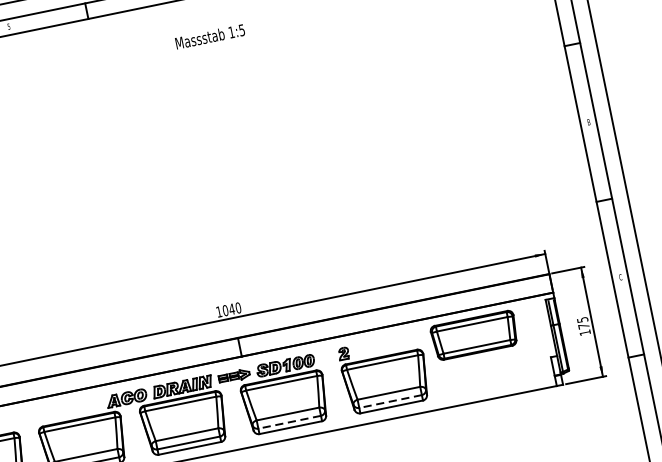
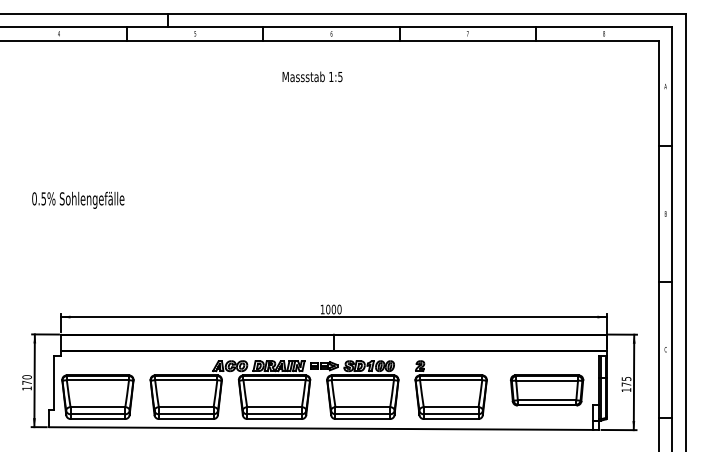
text: (210, 36) -> (312, 76), moved
text: (231, 309) -> (333, 309), 1040 -> 1000
part: (475, 335) -> (547, 390), moved
line: (389, 401) -> (450, 414), dashed -> solid
line: (289, 422) -> (362, 414), dashed -> solid

